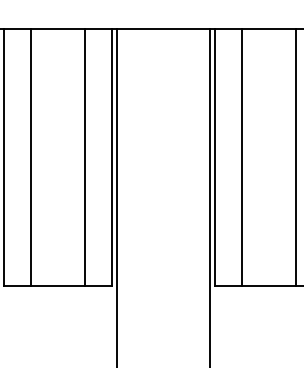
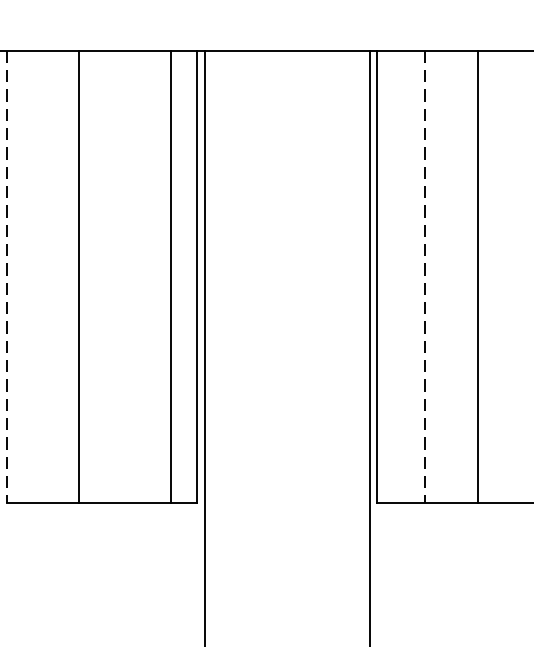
line: (4, 157) -> (7, 276), solid -> dashed
line: (31, 157) -> (79, 276), moved
line: (85, 157) -> (171, 276), moved
line: (241, 157) -> (424, 276), solid -> dashed
line: (295, 157) -> (477, 276), moved

